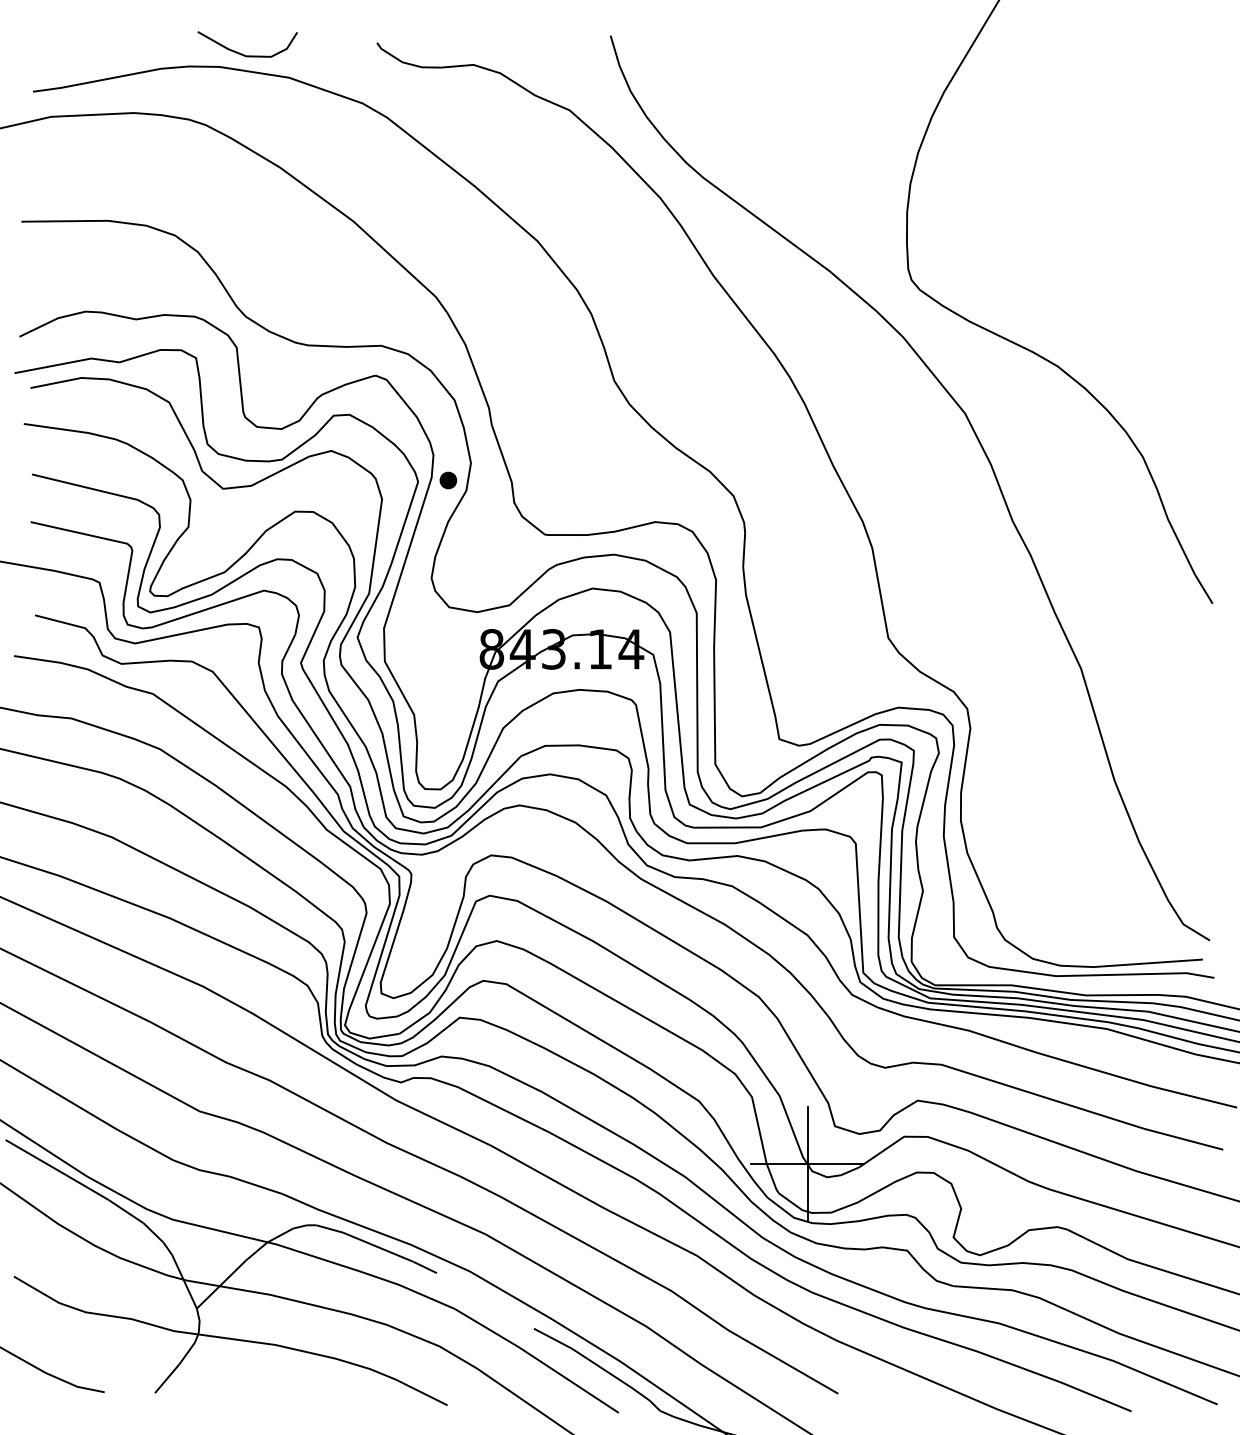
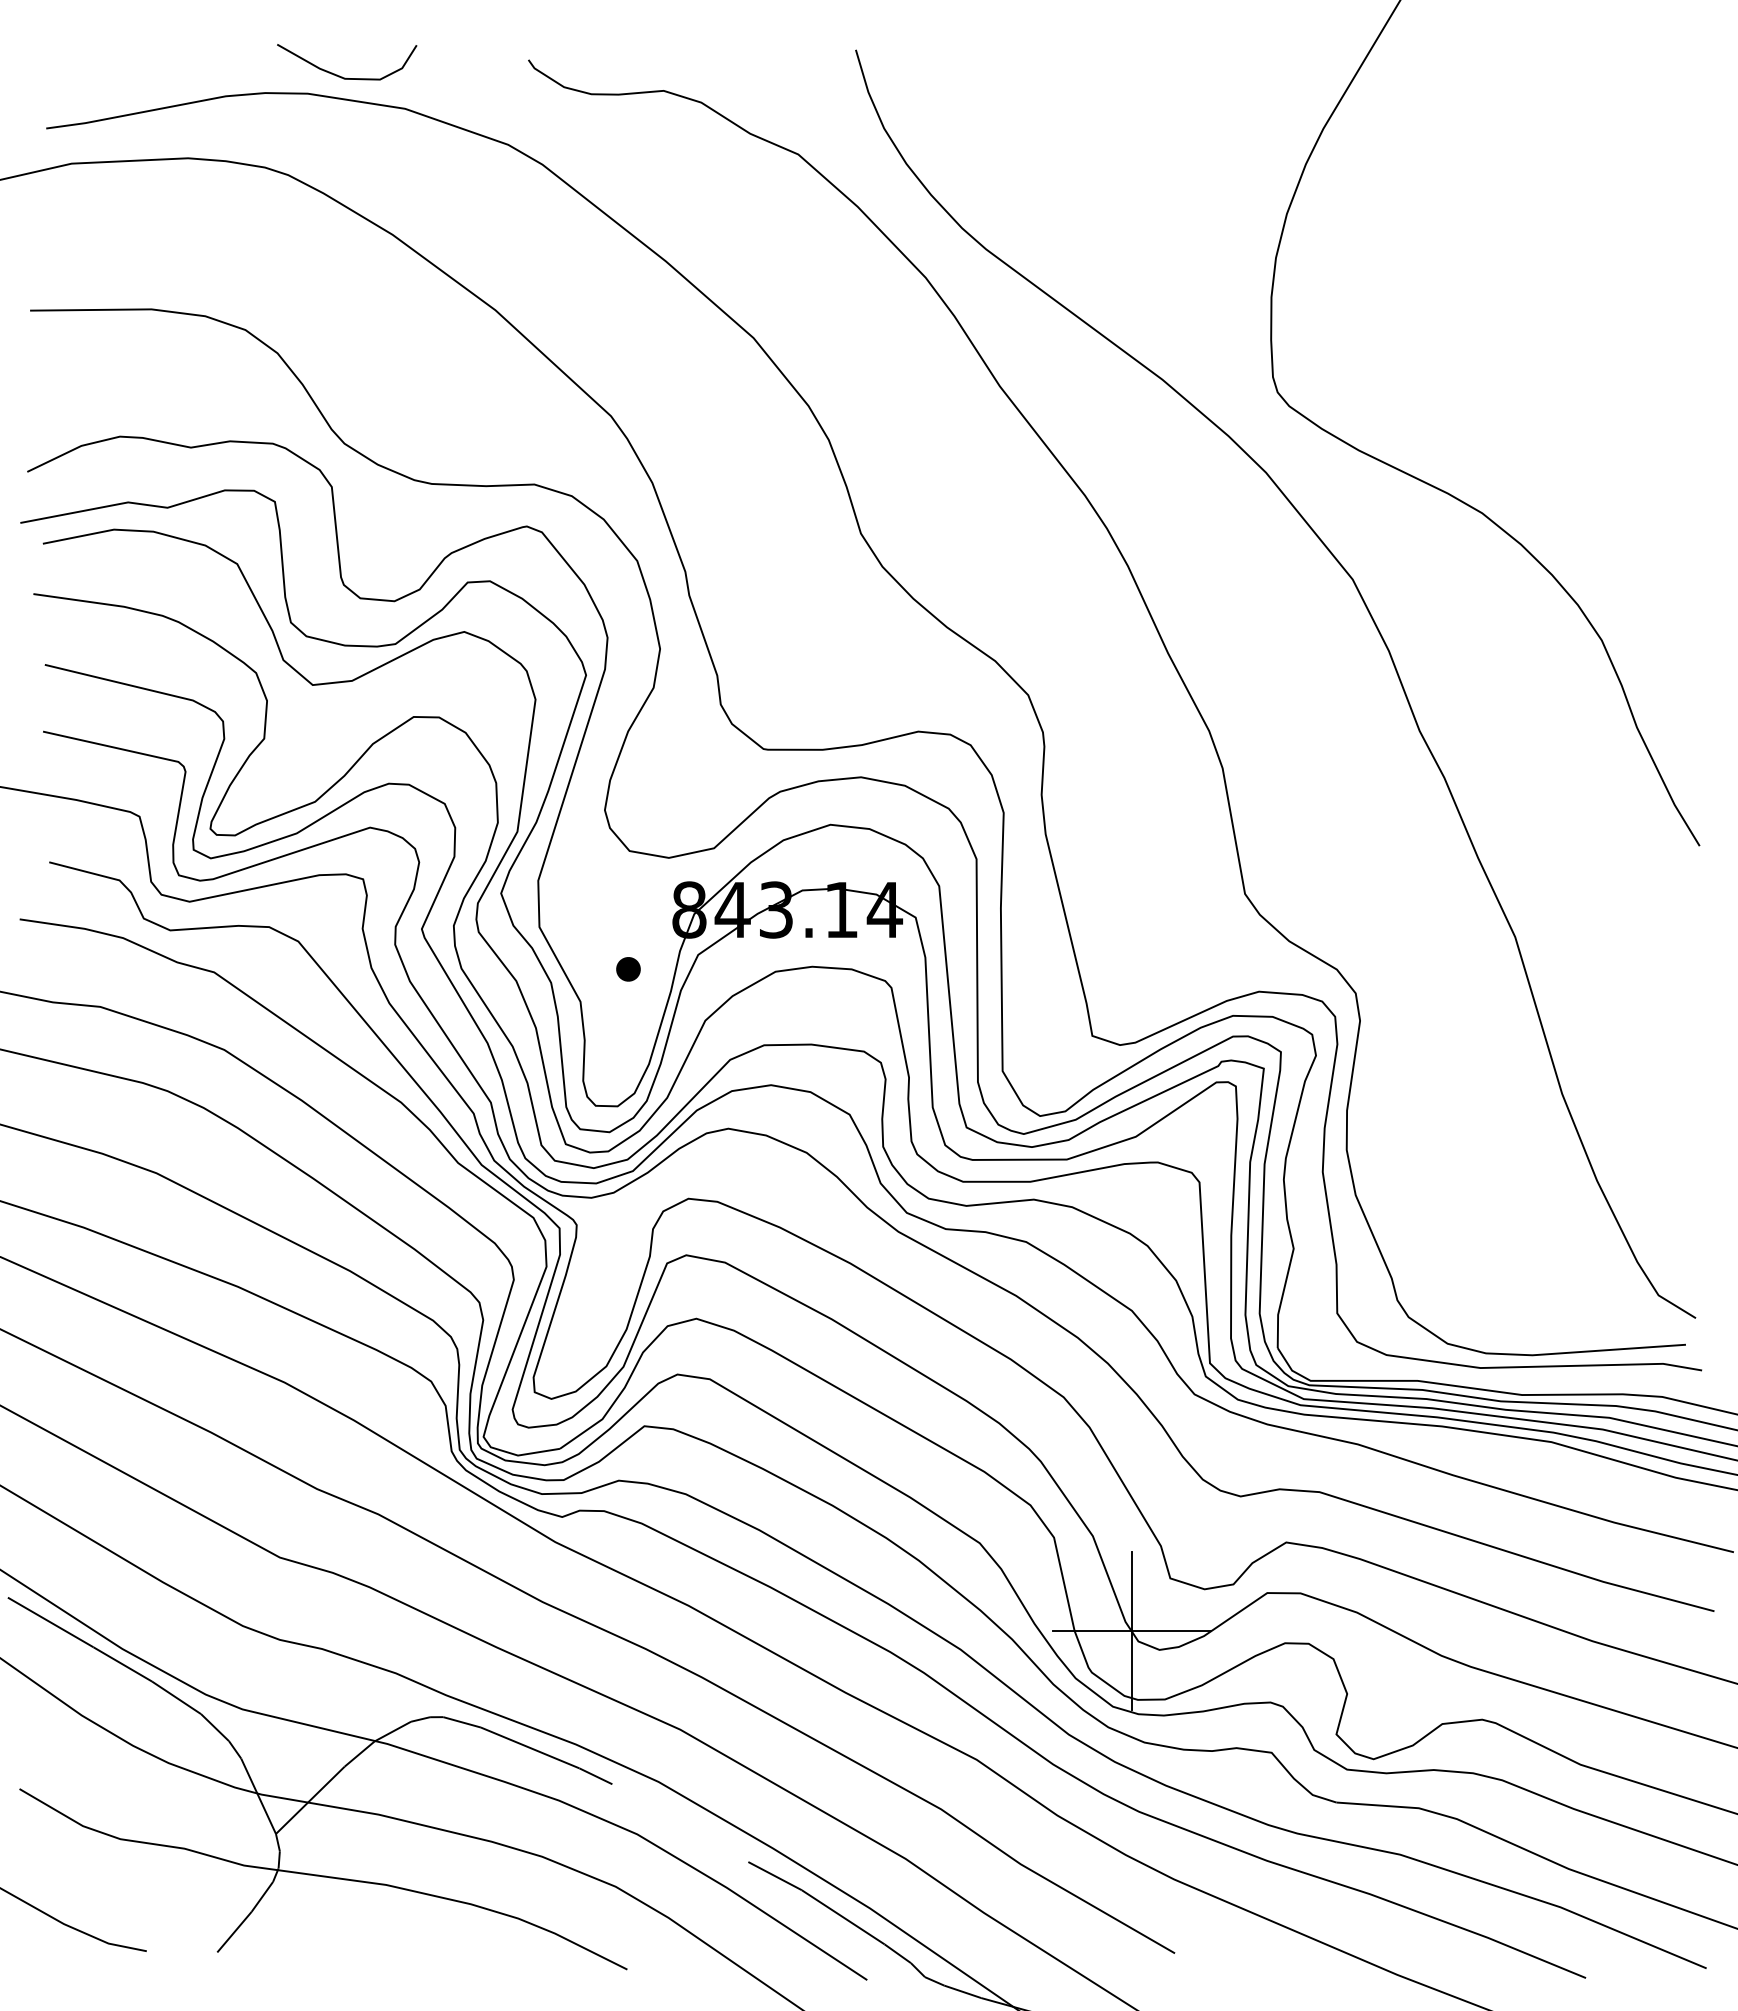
part: (448, 480) -> (628, 969), moved

